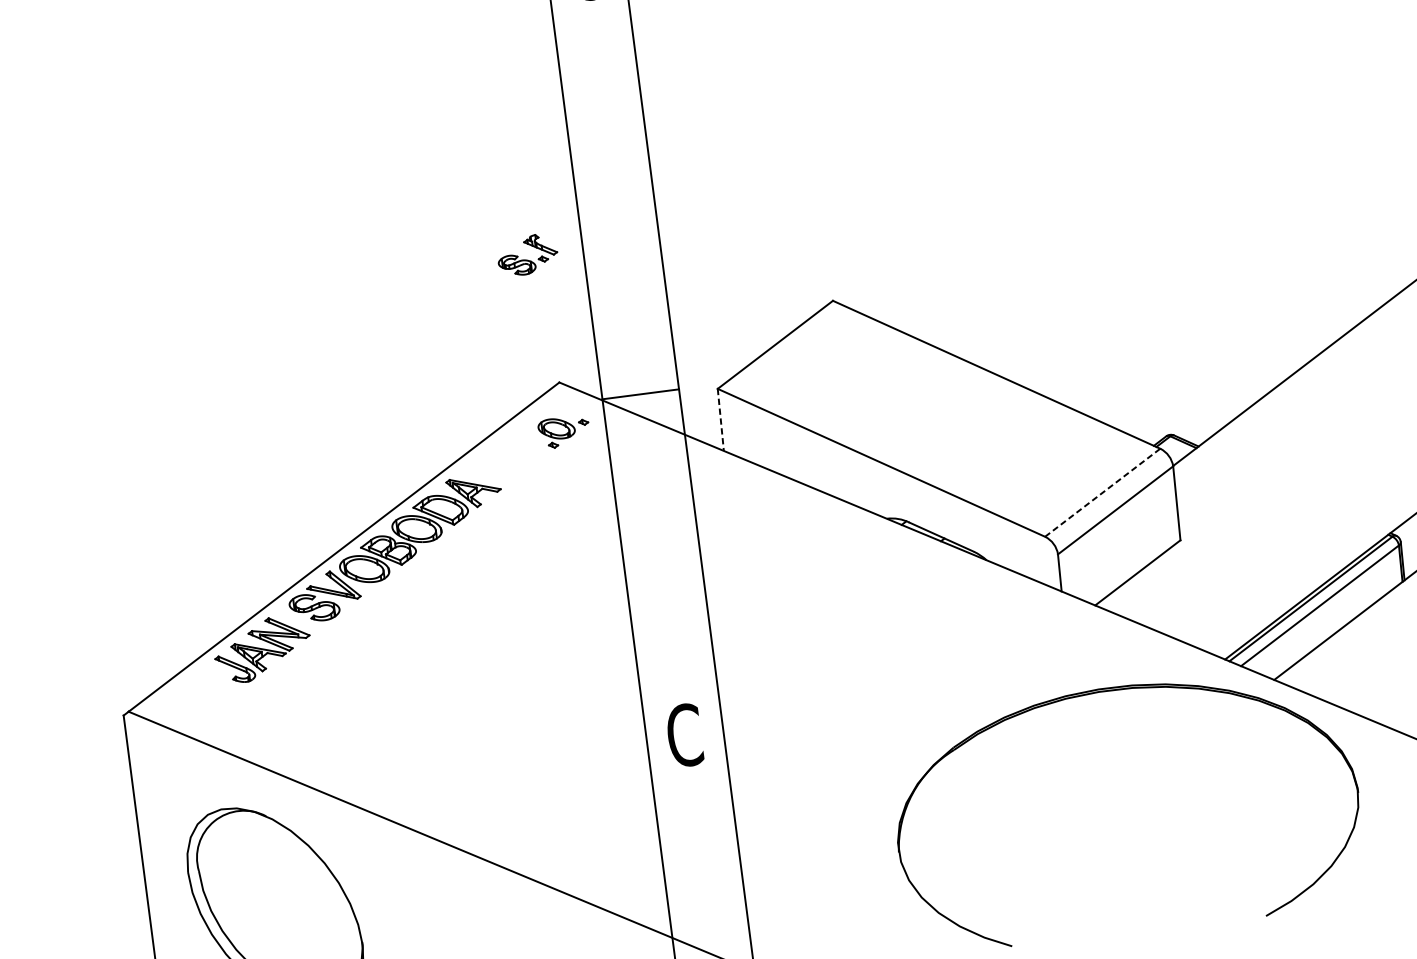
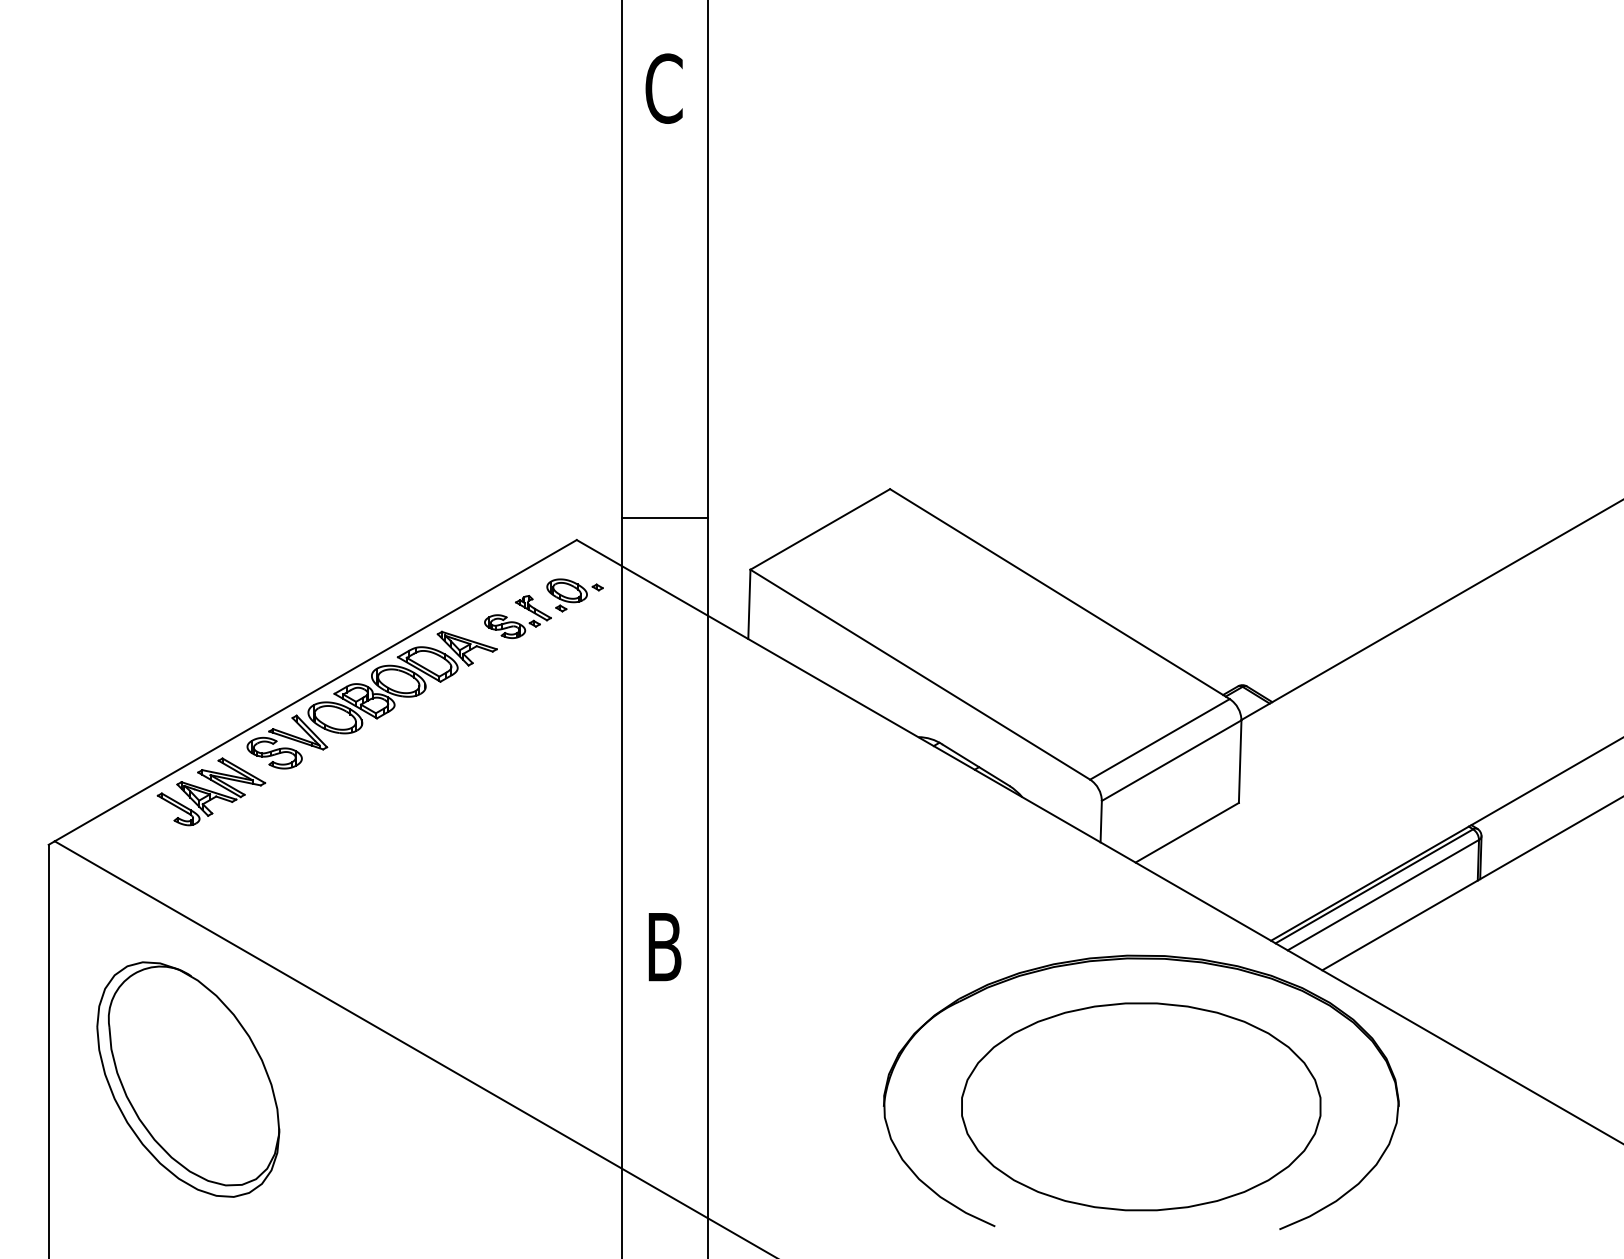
part: (527, 254) -> (517, 616), moved
line: (640, 394) -> (664, 517), moved
line: (720, 419) -> (749, 604), dashed -> solid
line: (1102, 492) -> (1159, 739), dashed -> solid
text: (683, 735) -> (663, 946), C -> B
part: (1128, 822) -> (1141, 1106), added

